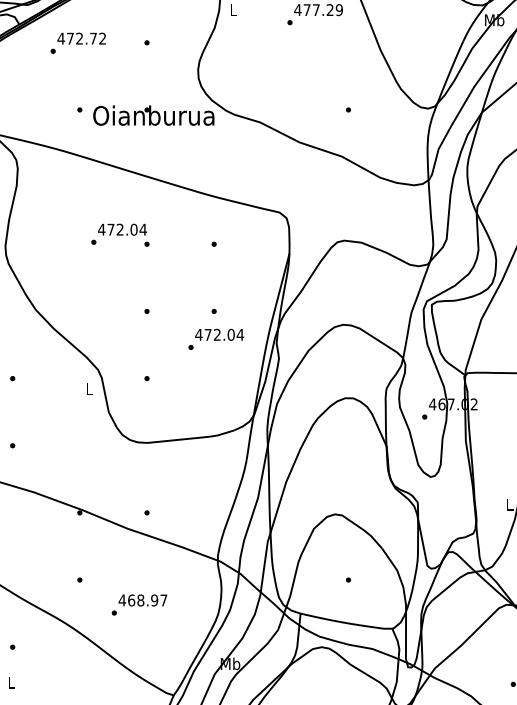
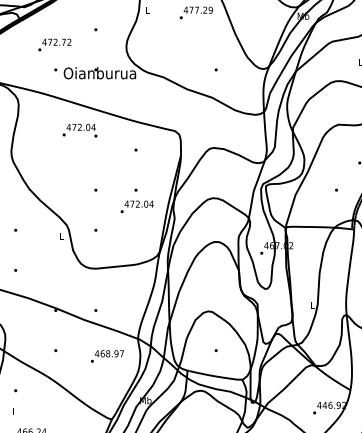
text: (77, 42) -> (54, 44), moved
text: (119, 234) -> (79, 130), moved
text: (139, 604) -> (107, 356), moved

